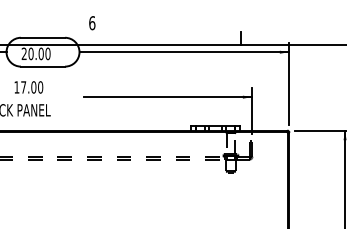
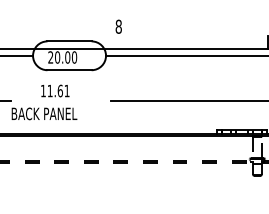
text: (92, 23) -> (119, 27), 6 -> 8
text: (32, 87) -> (59, 91), 17.00 -> 11.61

